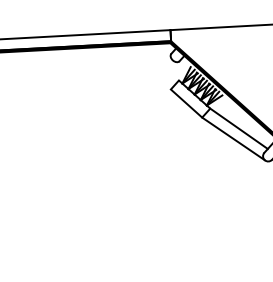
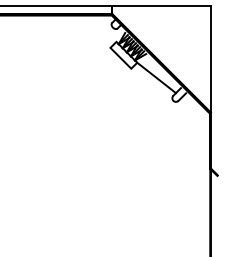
line: (233, 138) -> (152, 84), removed

